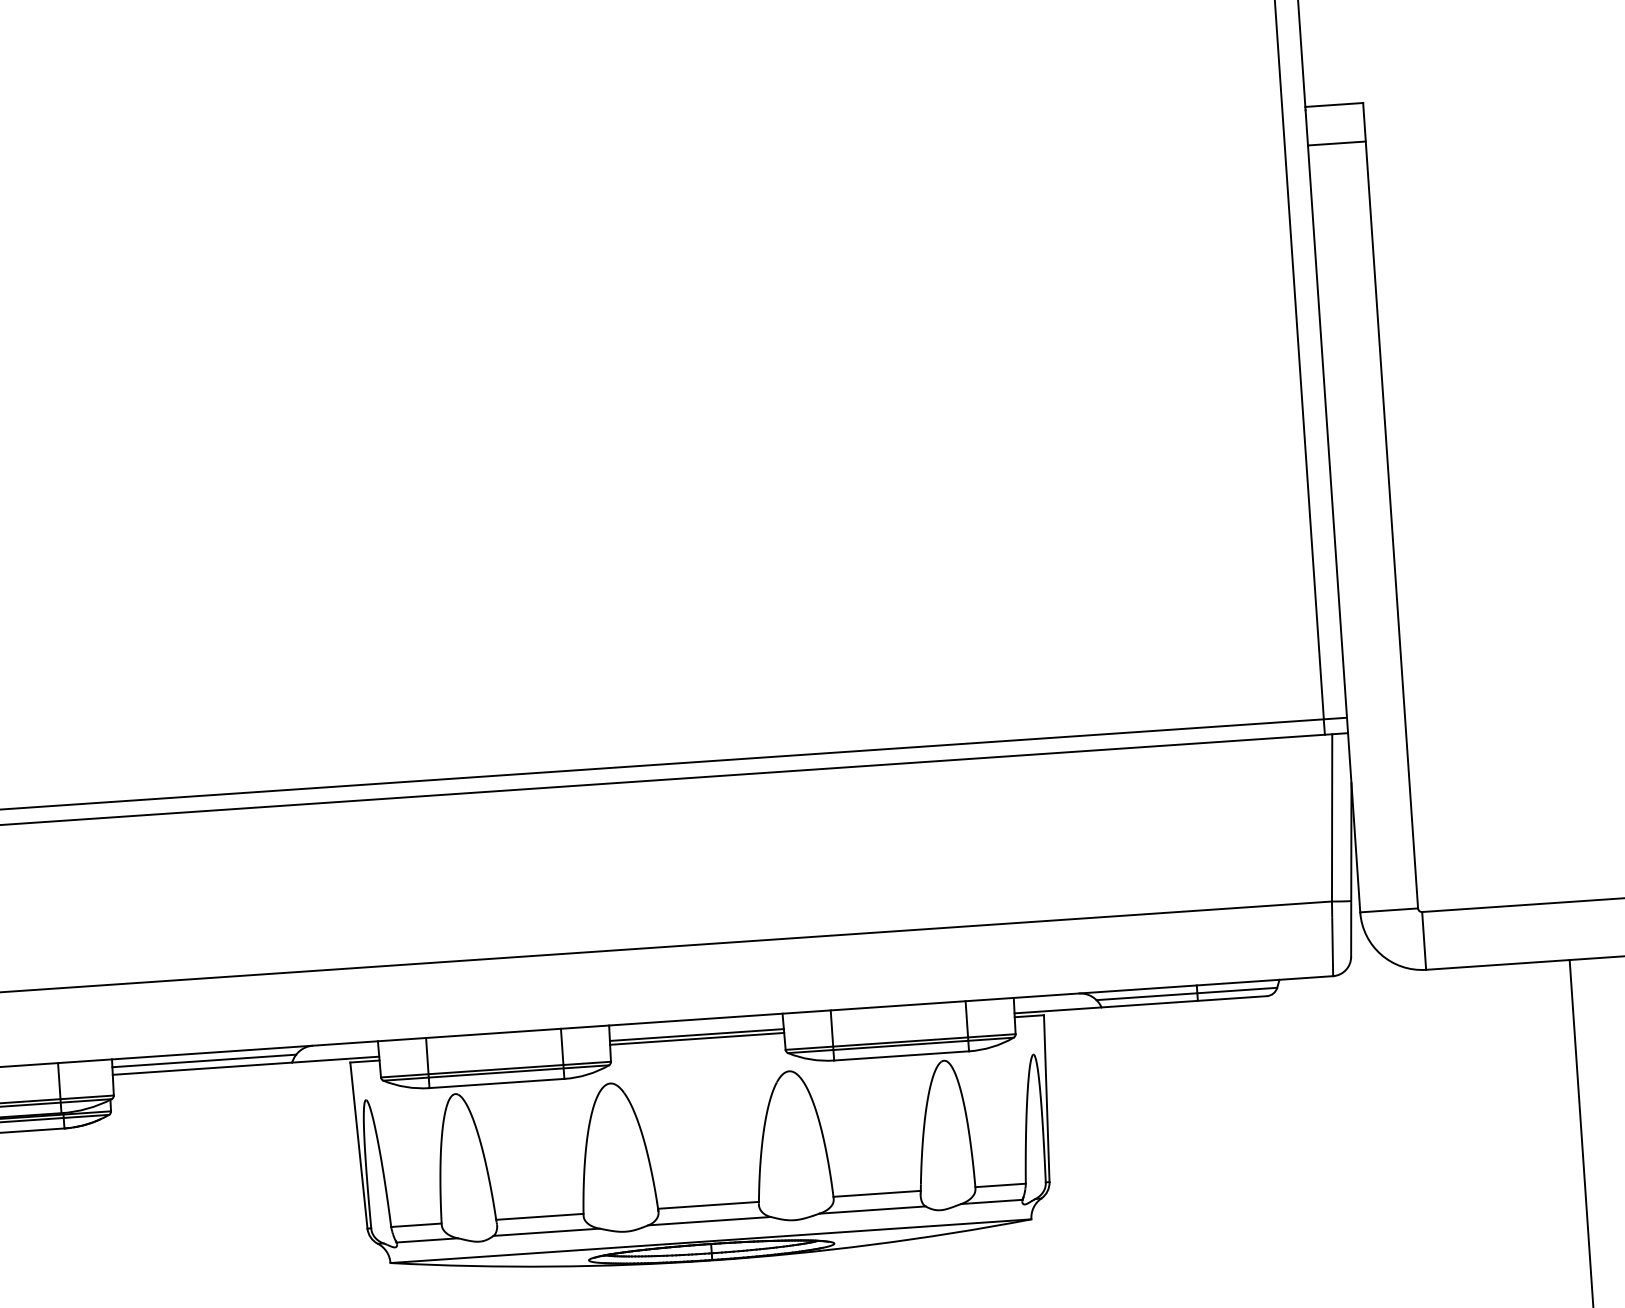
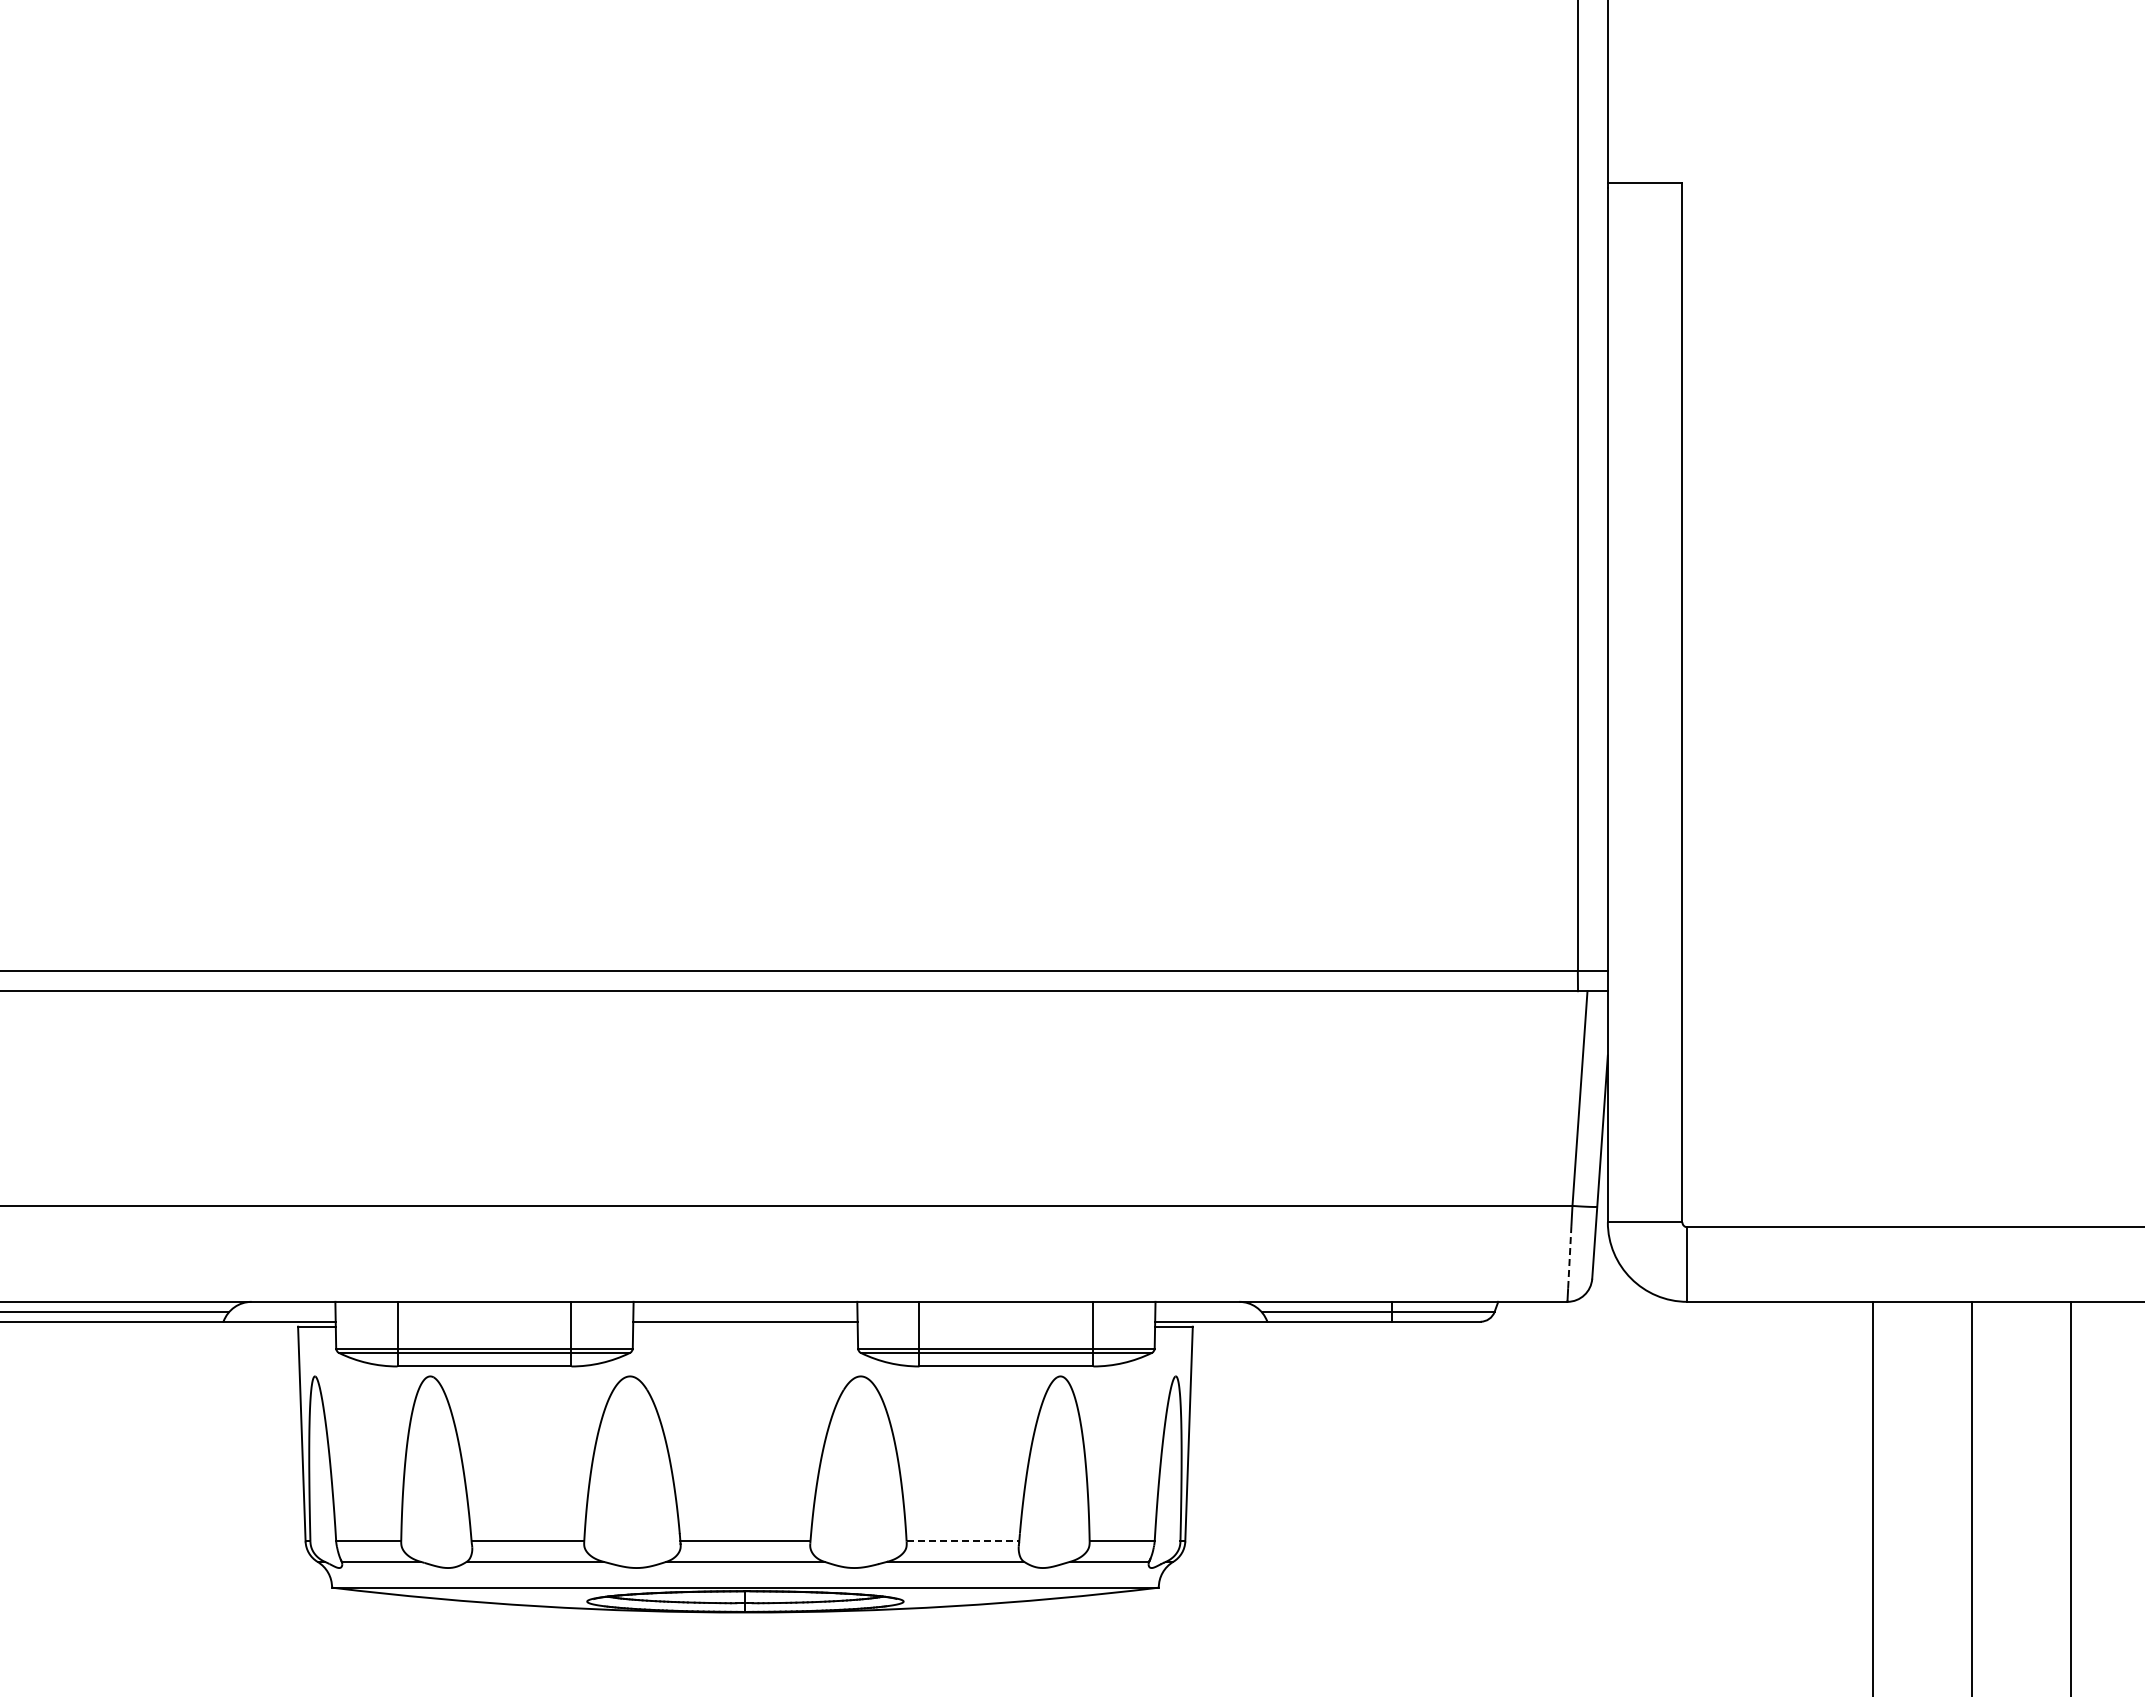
line: (1336, 143) -> (1644, 233), removed
line: (1332, 941) -> (1569, 1257), solid -> dashed
line: (697, 1038) -> (745, 1326), removed
line: (877, 1193) -> (963, 1541), solid -> dashed

